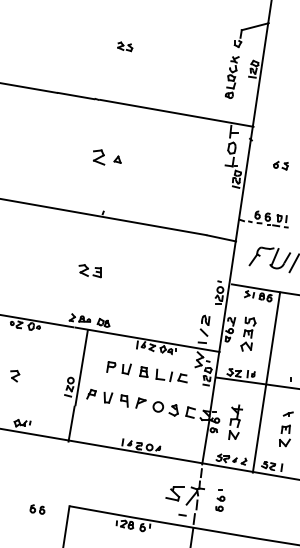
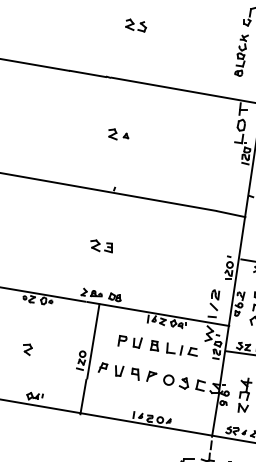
part: (125, 46) -> (136, 25), size x1.43
part: (107, 157) -> (118, 134), size x0.71

